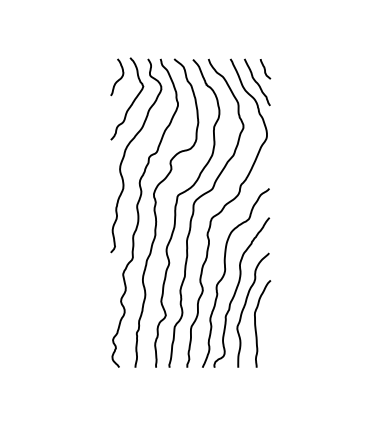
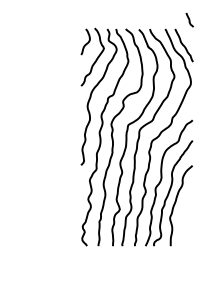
curve: (265, 69) -> (189, 20), moved
curve: (256, 325) -> (183, 216), removed

